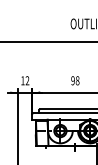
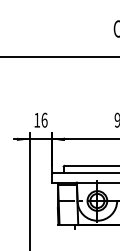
text: (27, 80) -> (44, 119), 12 -> 16

